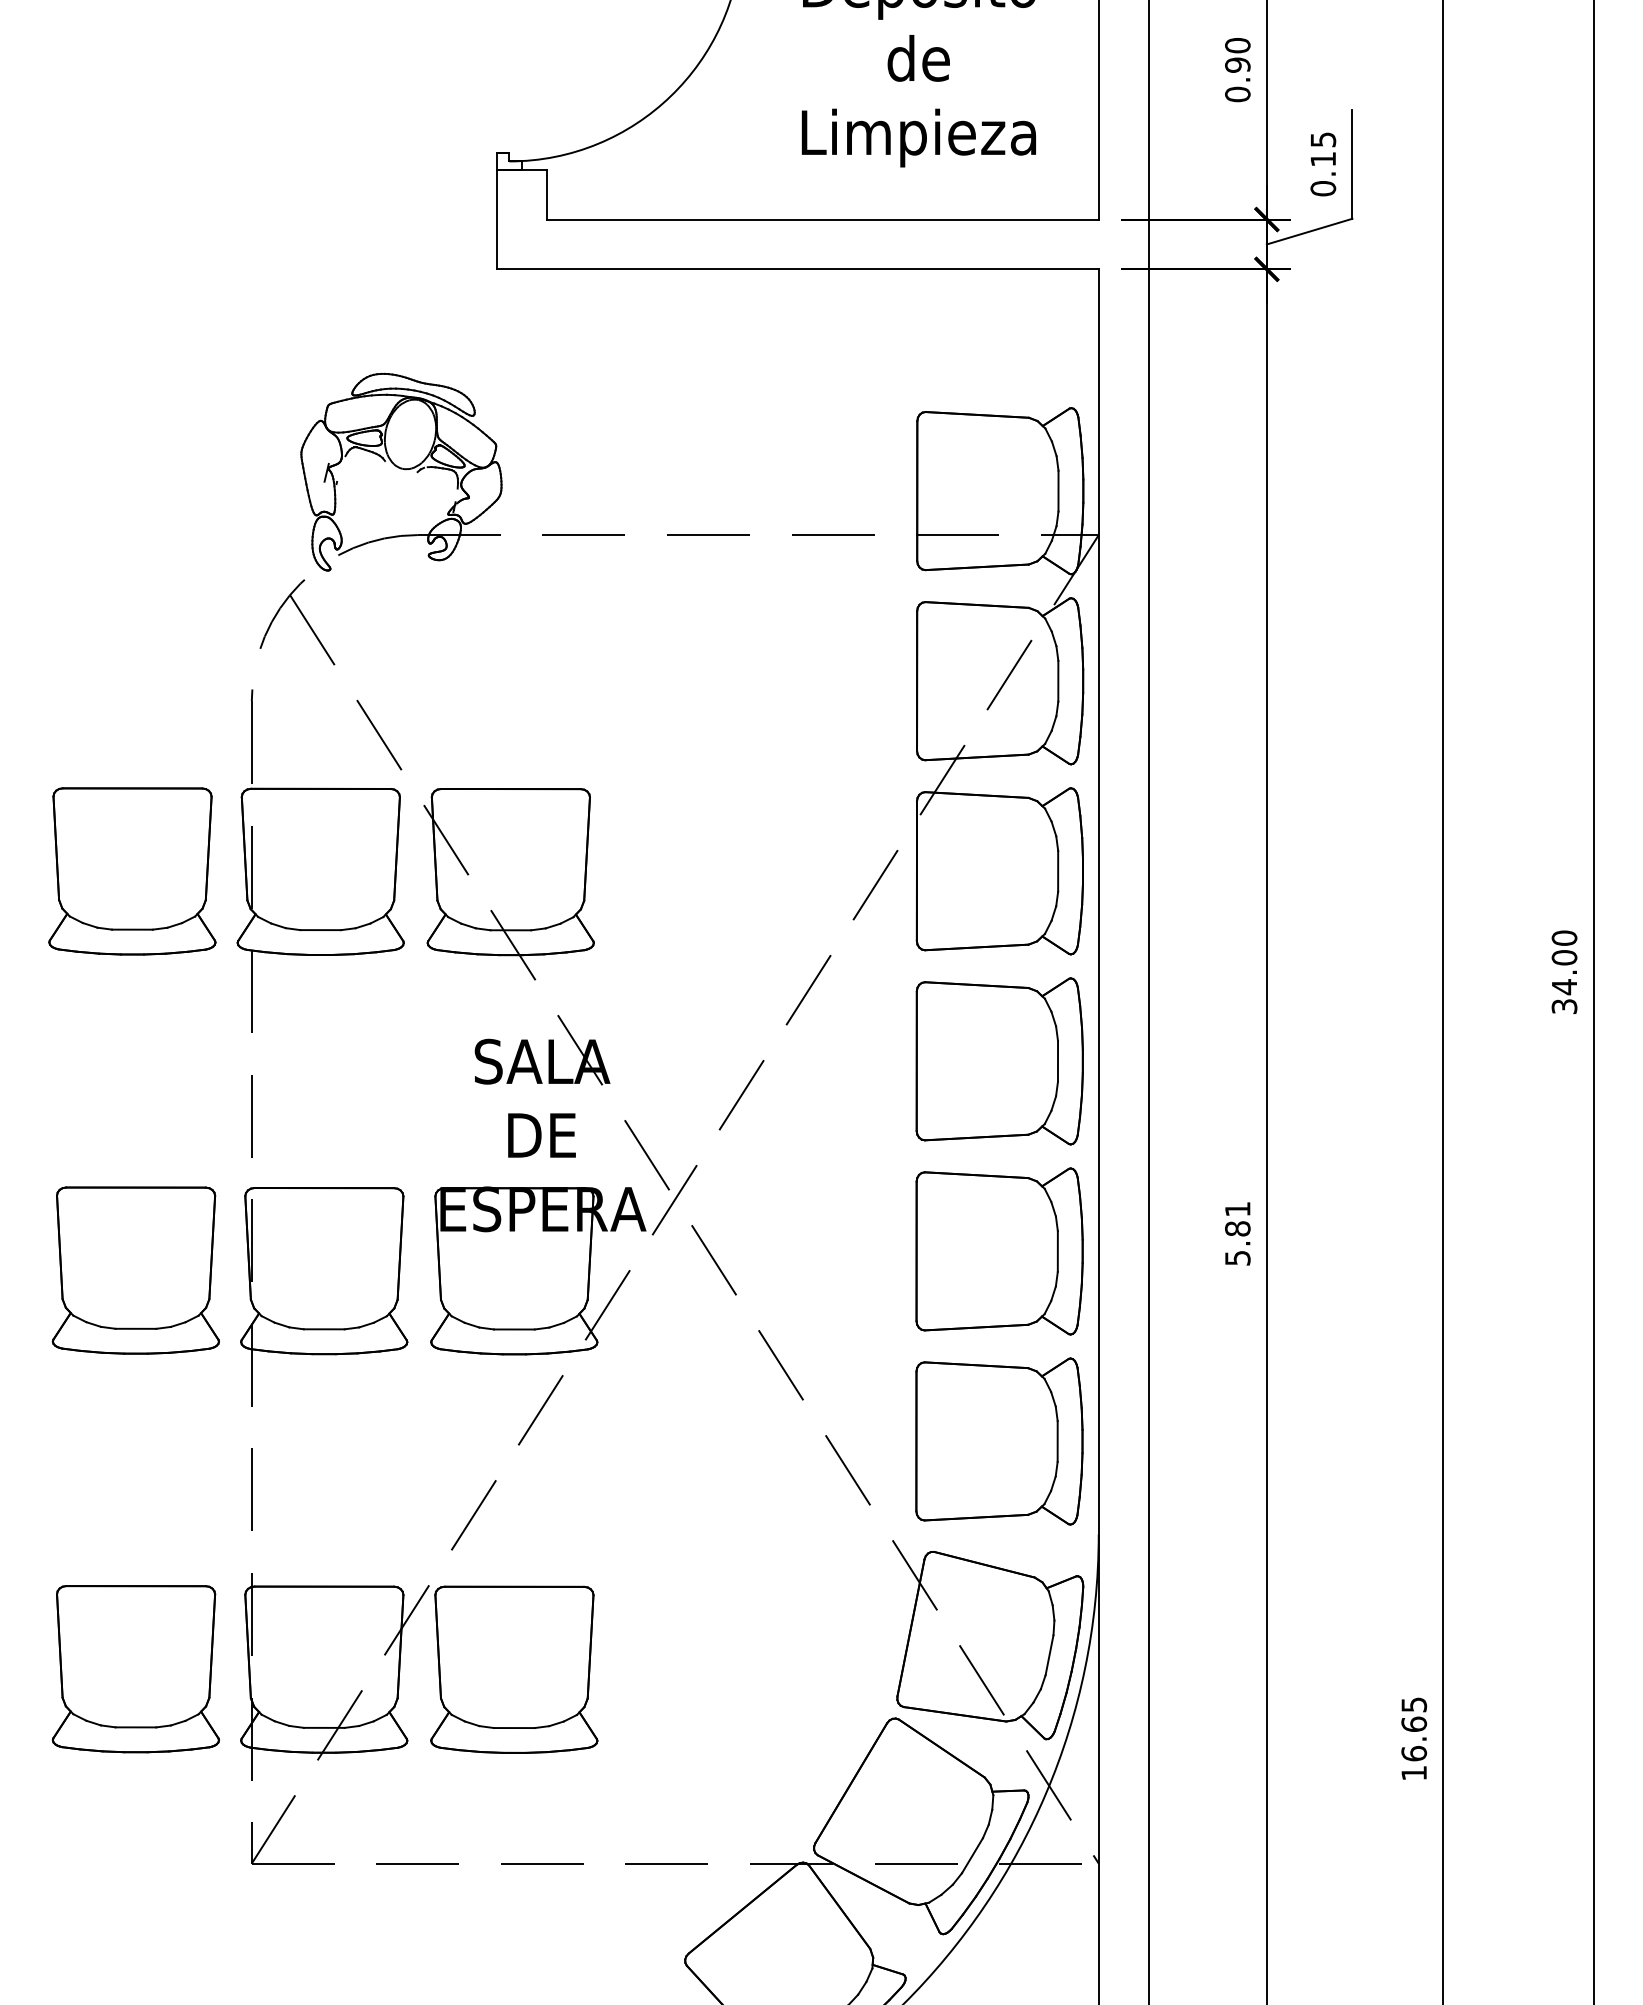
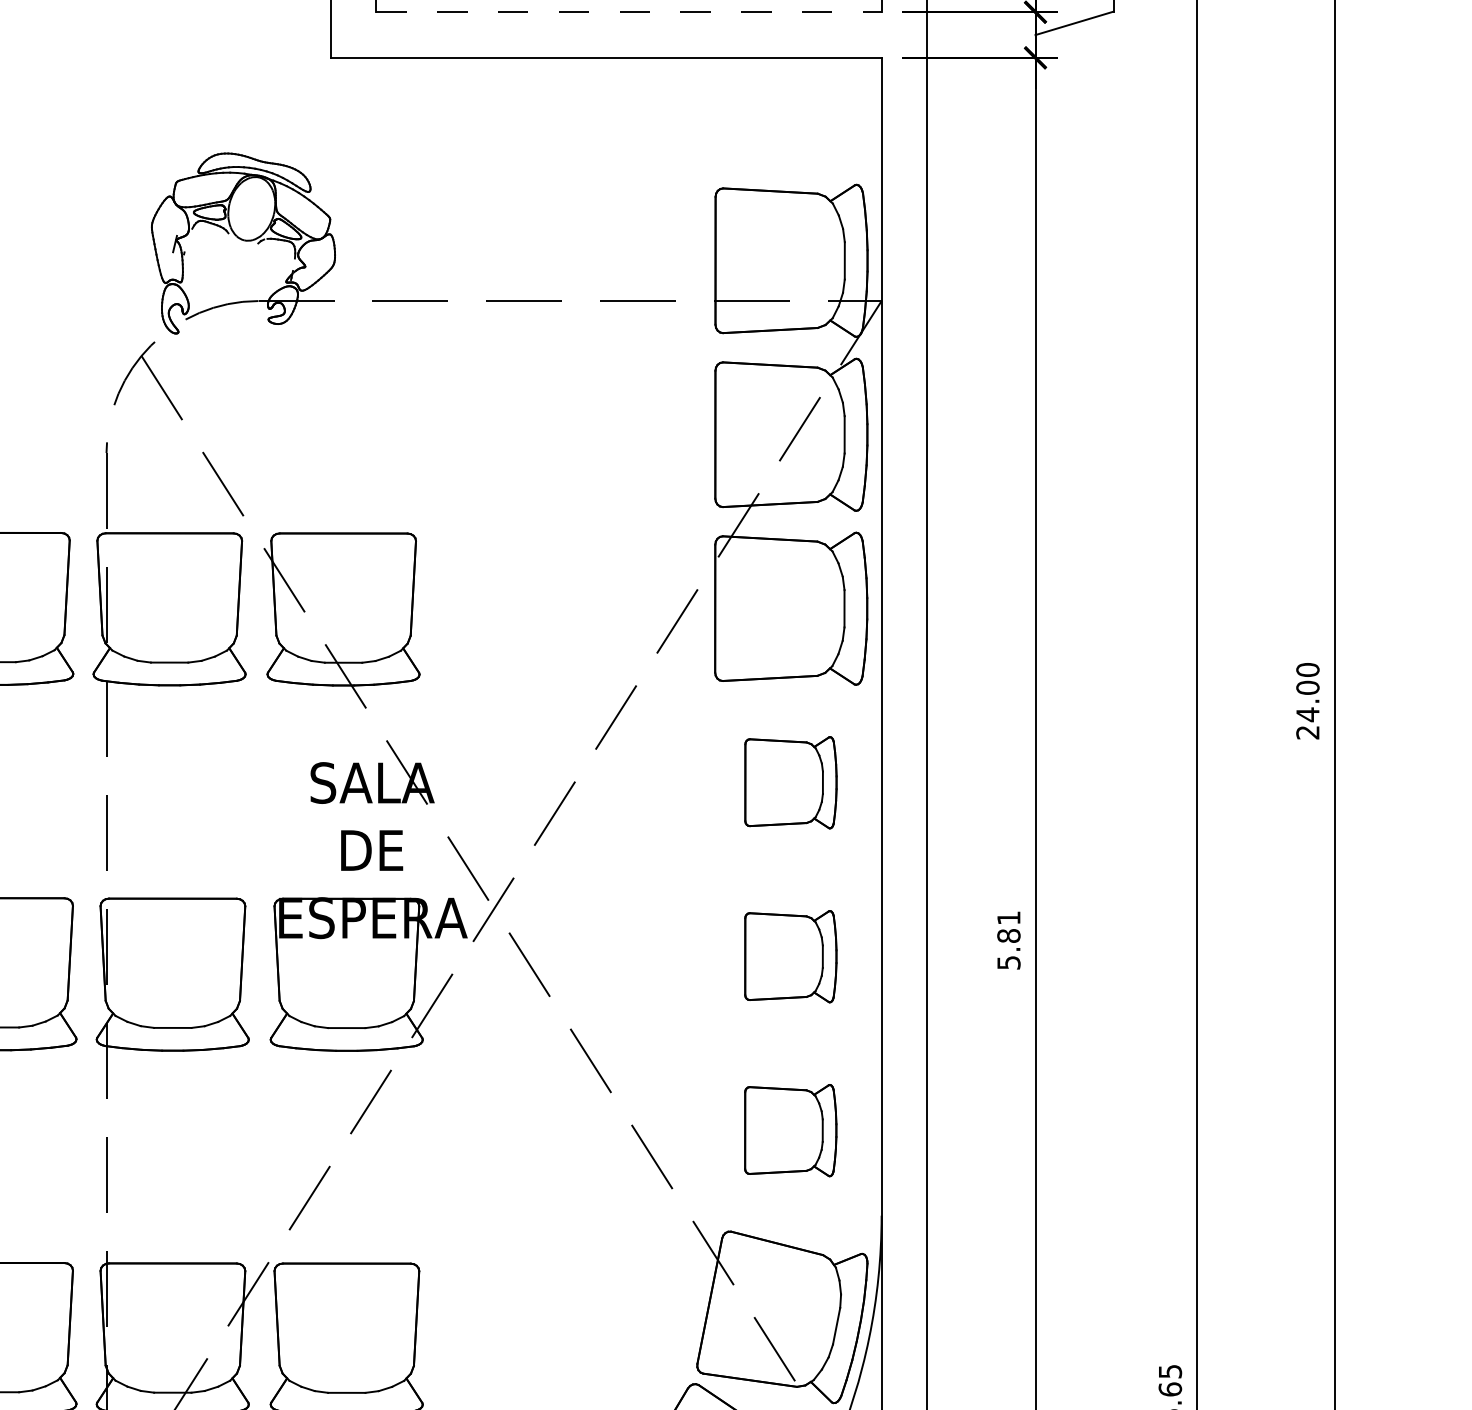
line: (822, 219) -> (628, 12), solid -> dashed
text: (1564, 1006) -> (1307, 732), 34.00 -> 24.00
part: (999, 1061) -> (790, 782), size x0.6
part: (999, 1251) -> (790, 956), size x0.6
part: (999, 1441) -> (790, 1130), size x0.6

